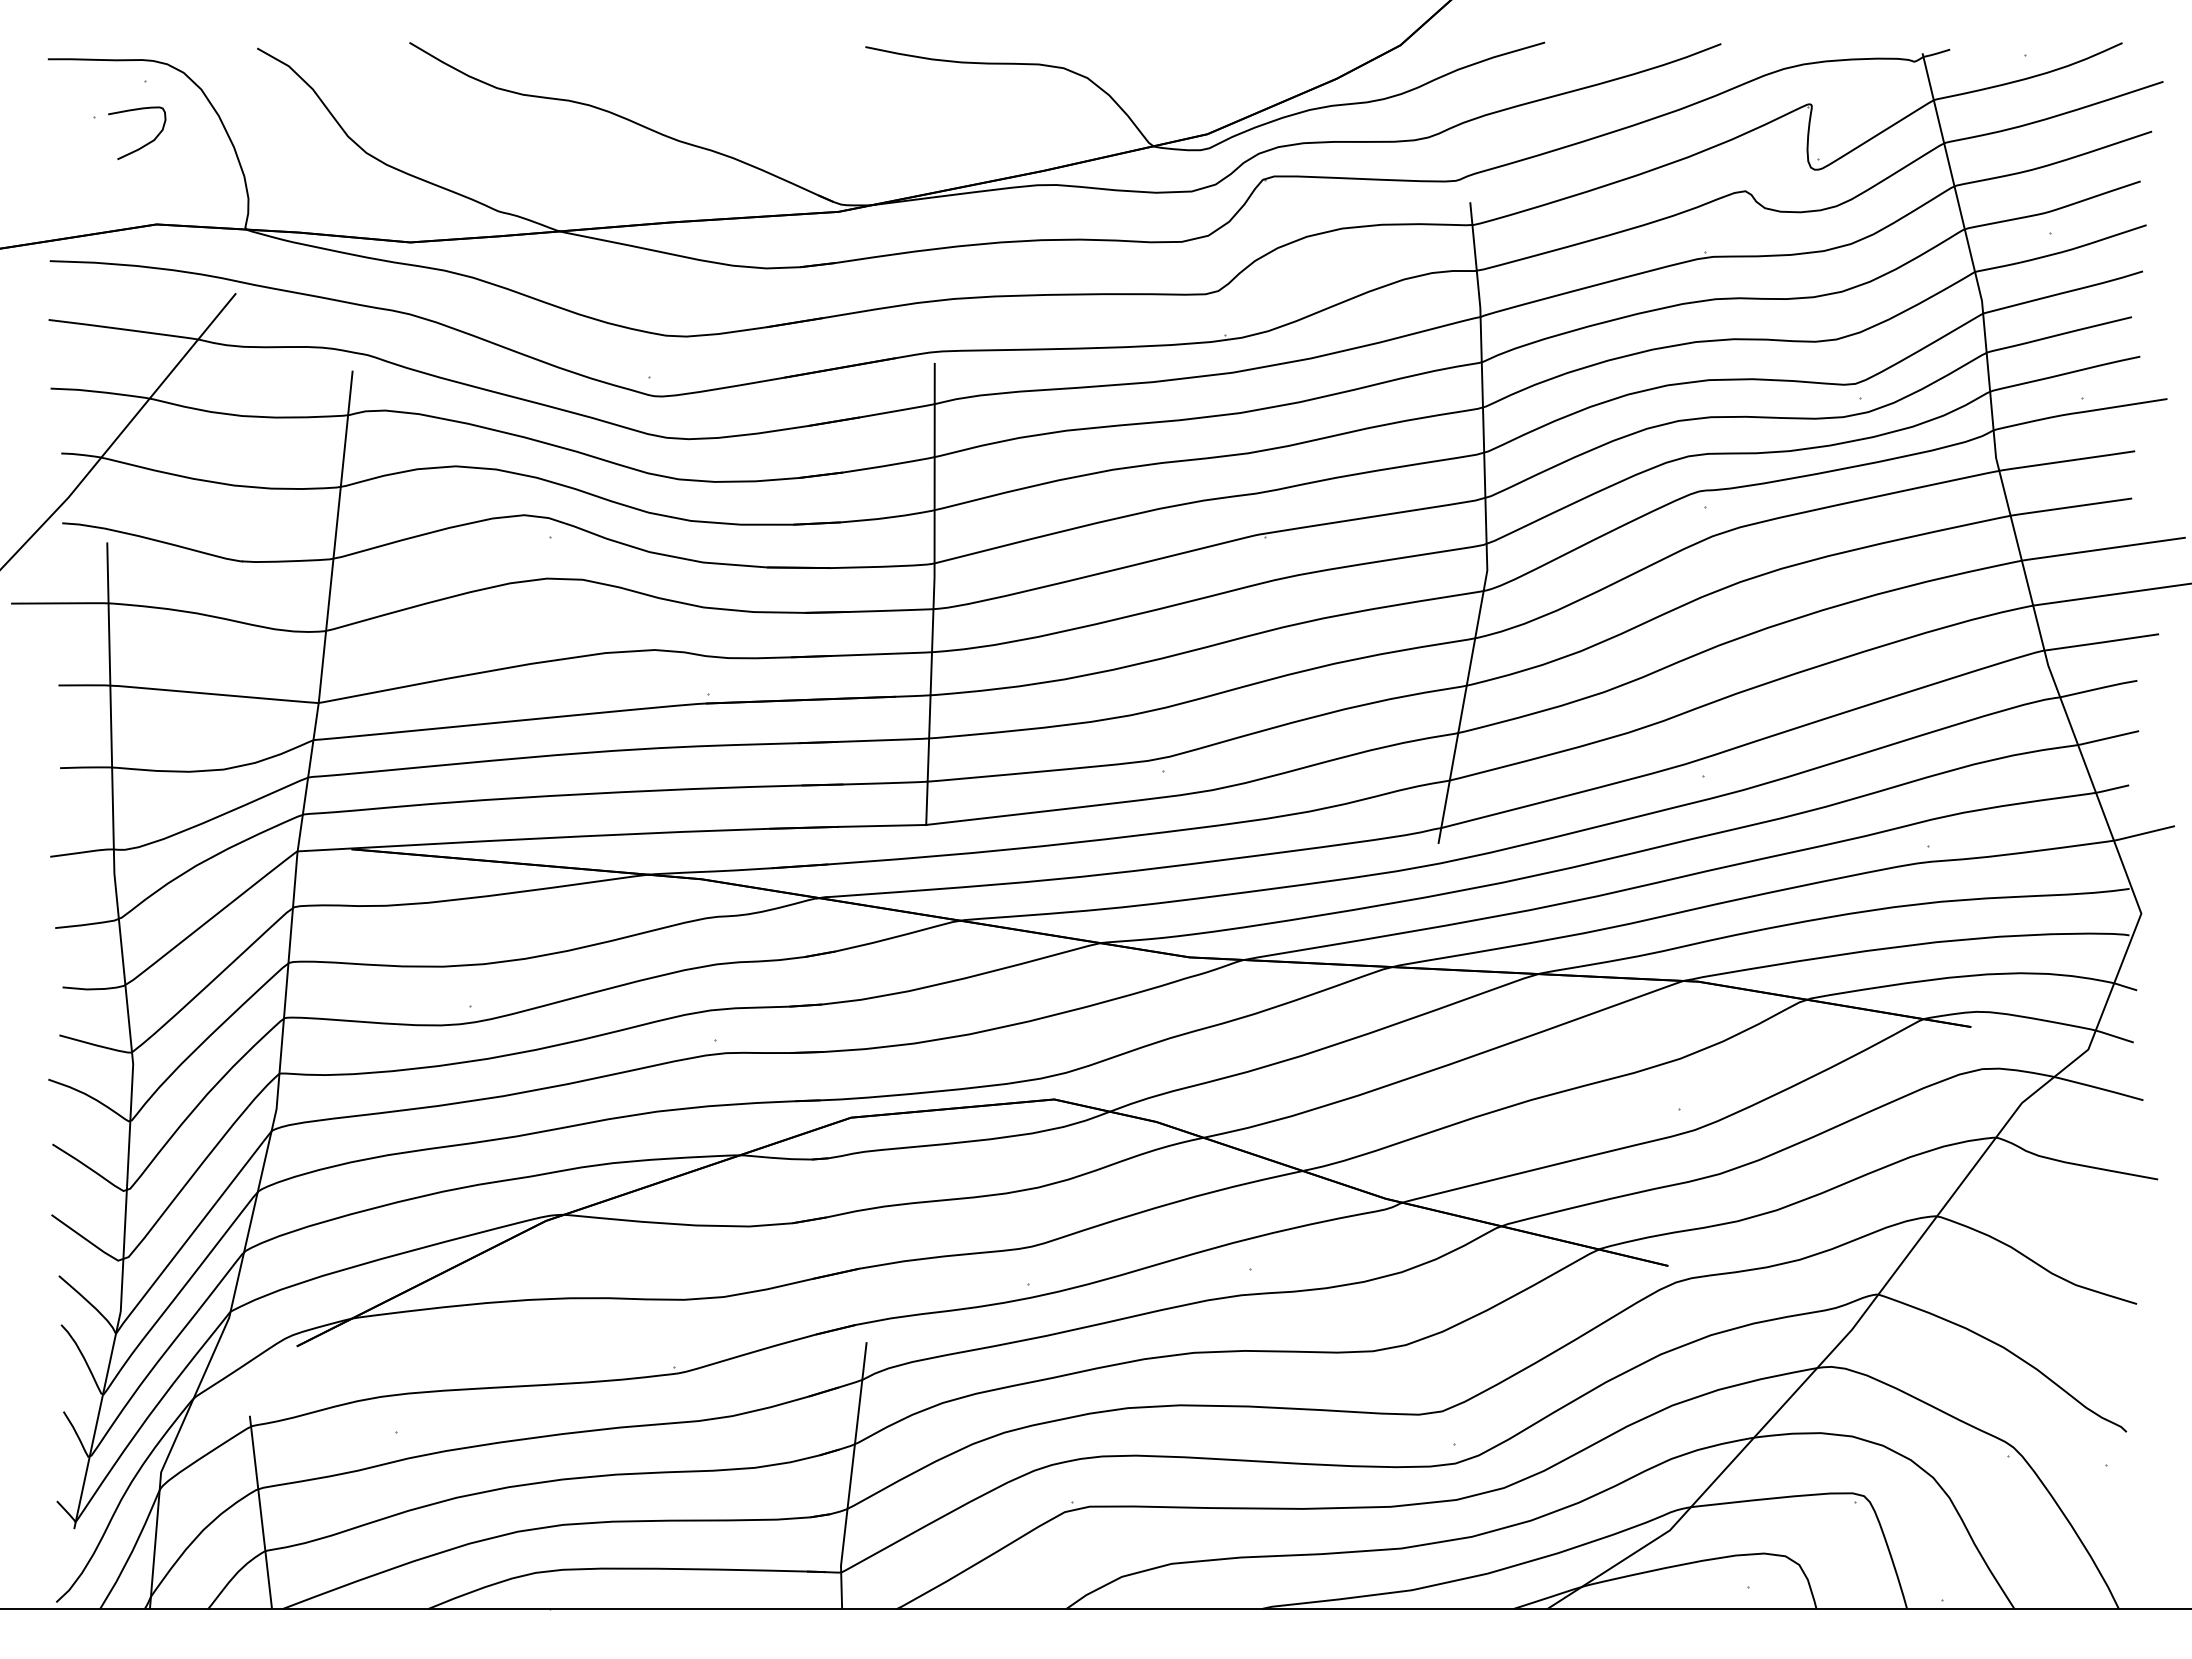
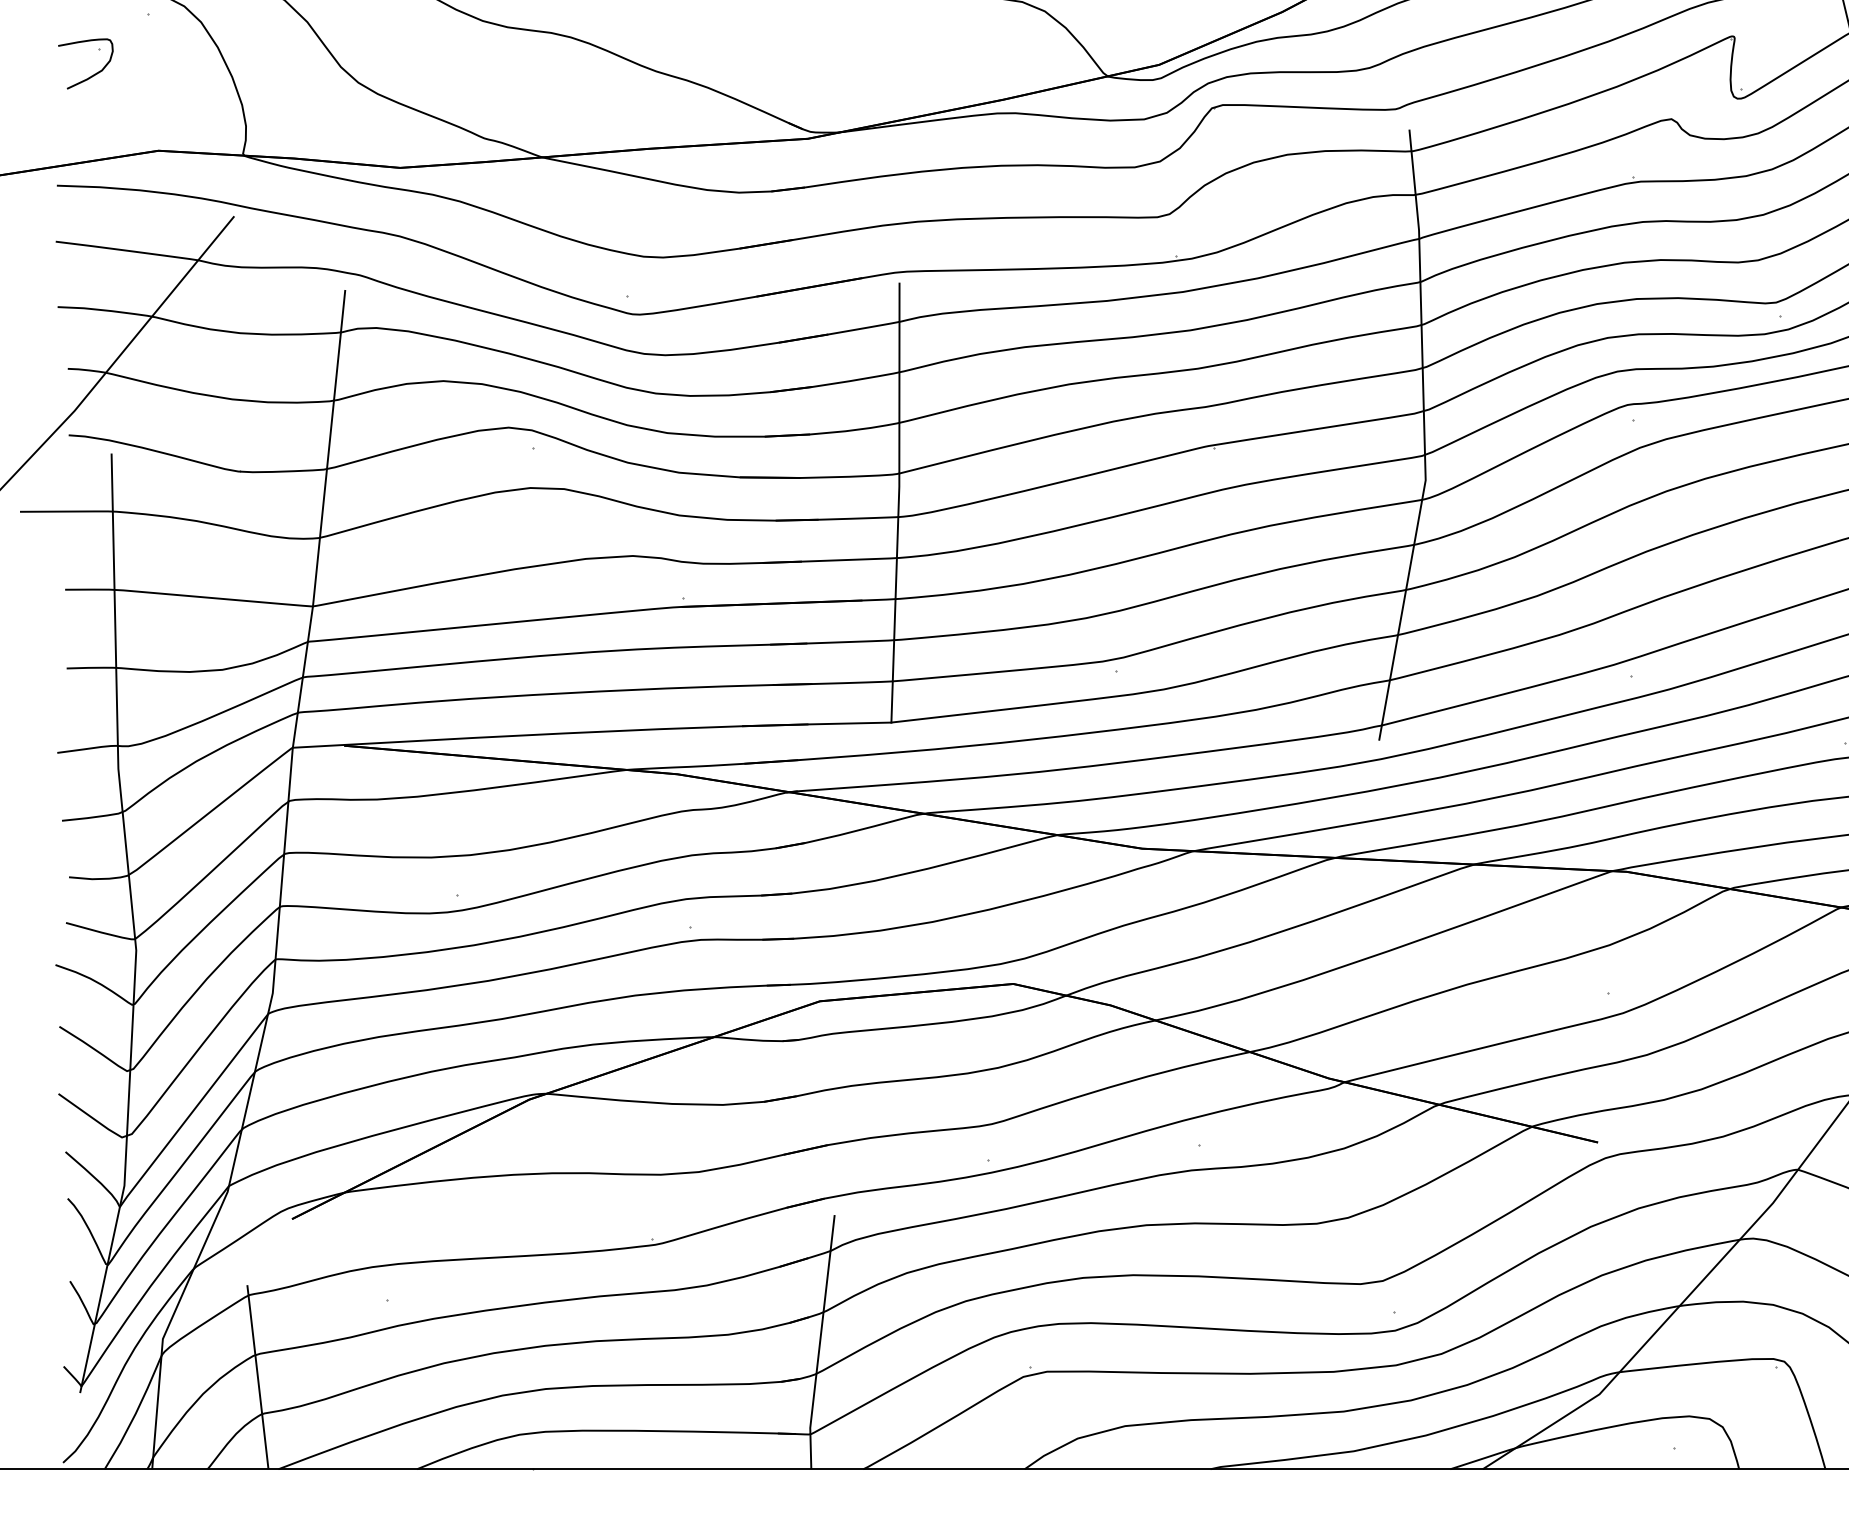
curve: (144, 144) -> (92, 74), moved

